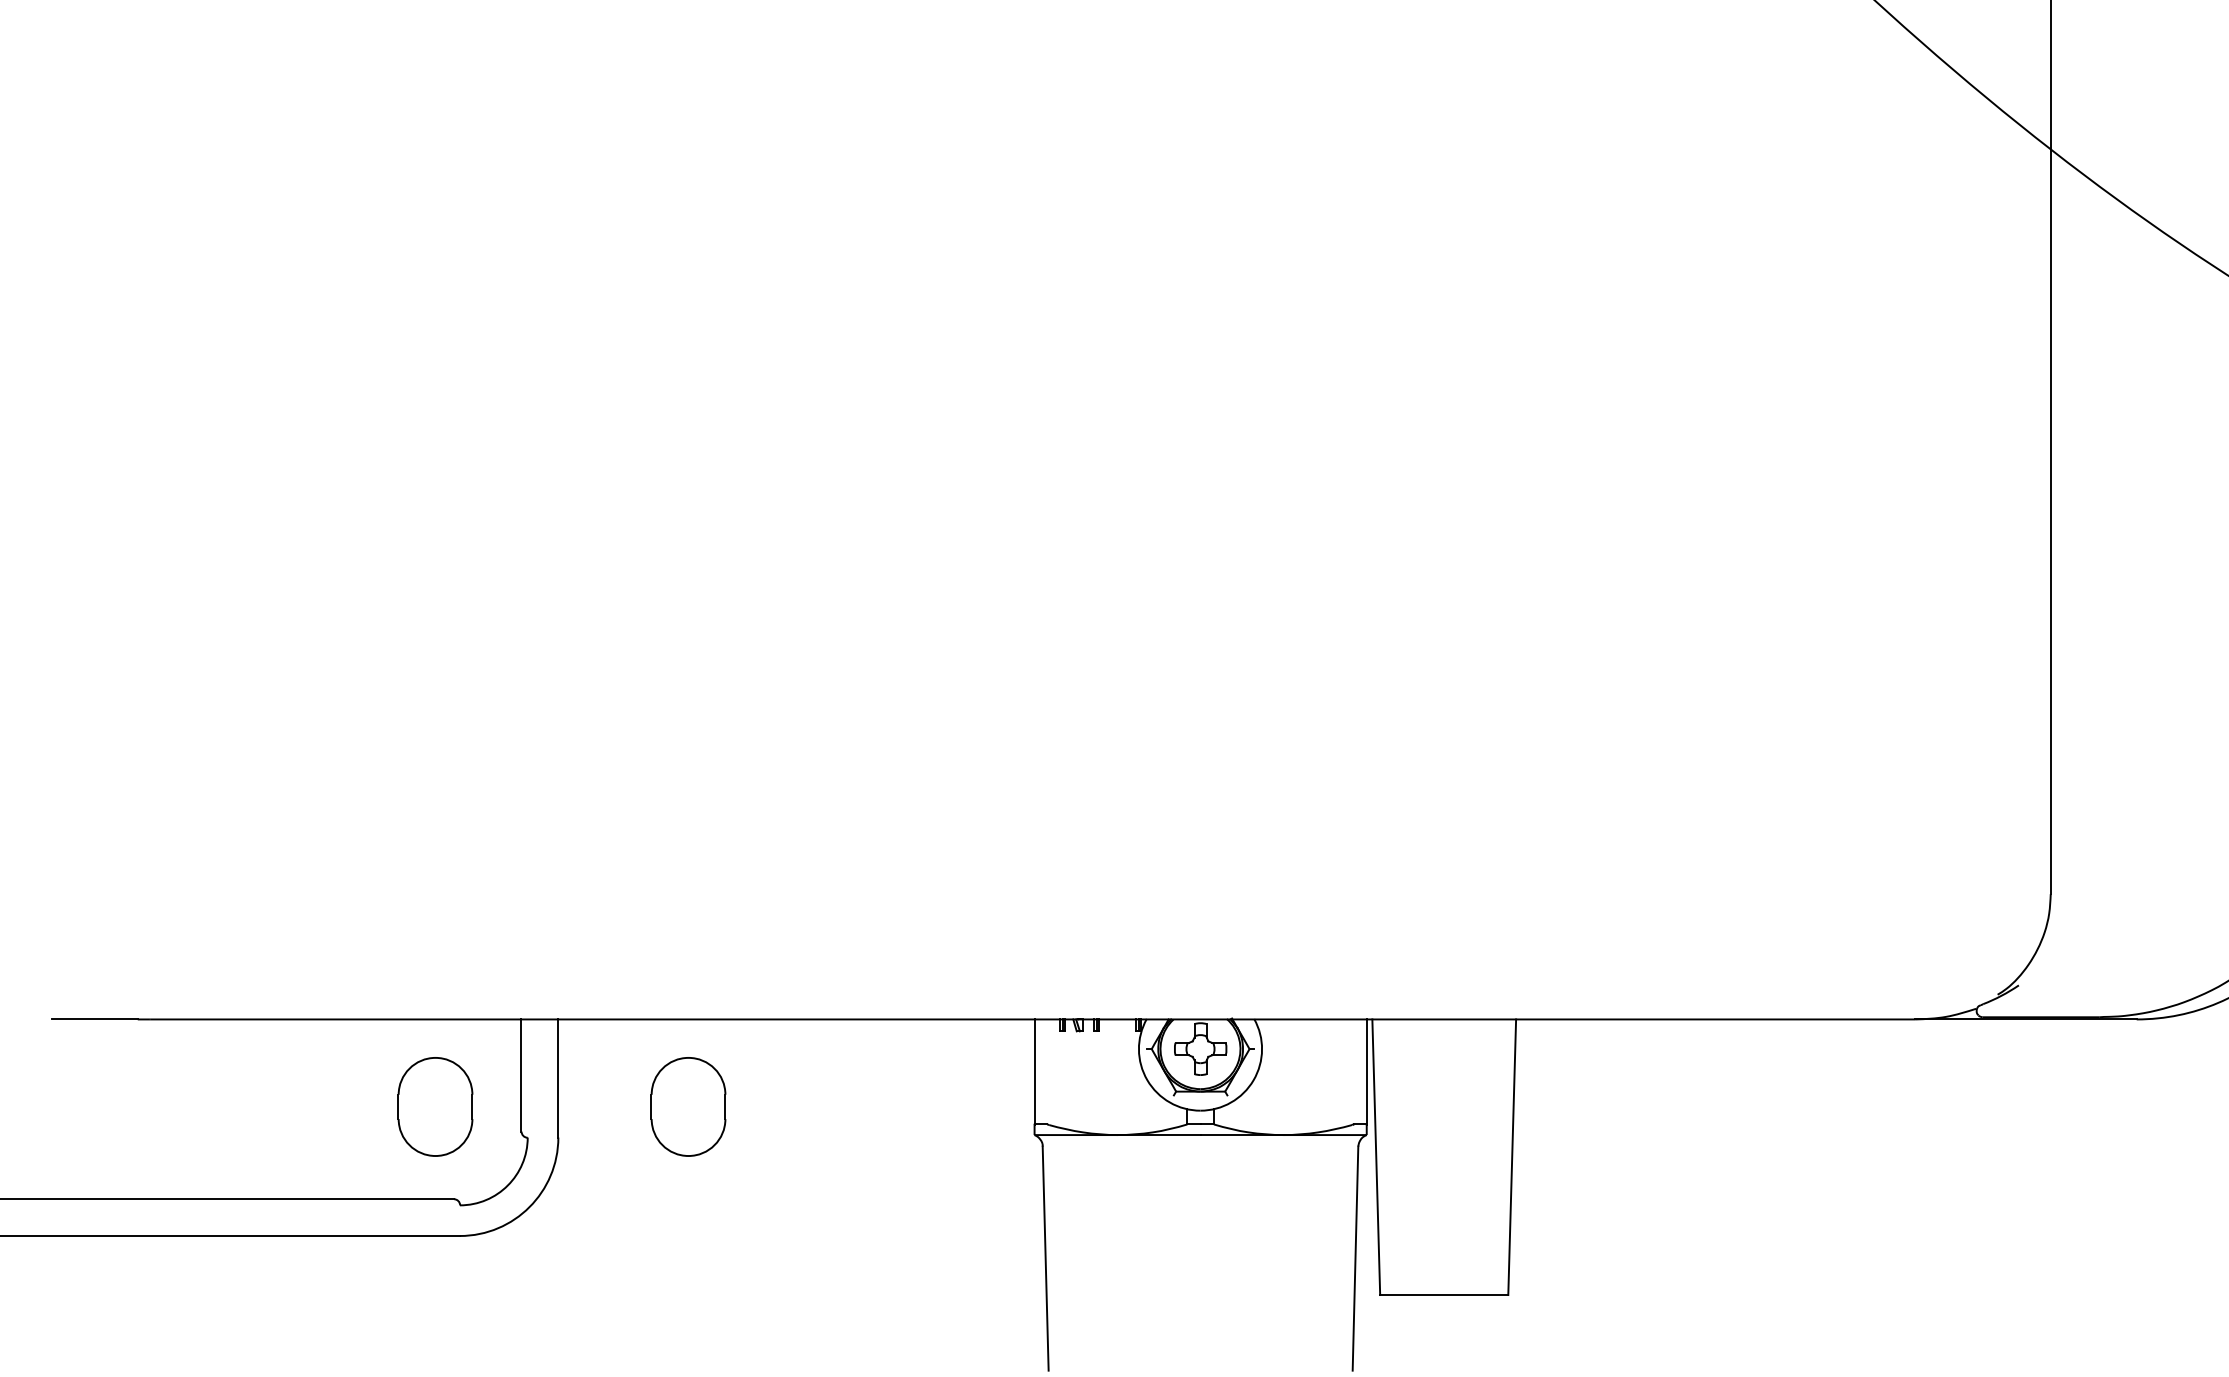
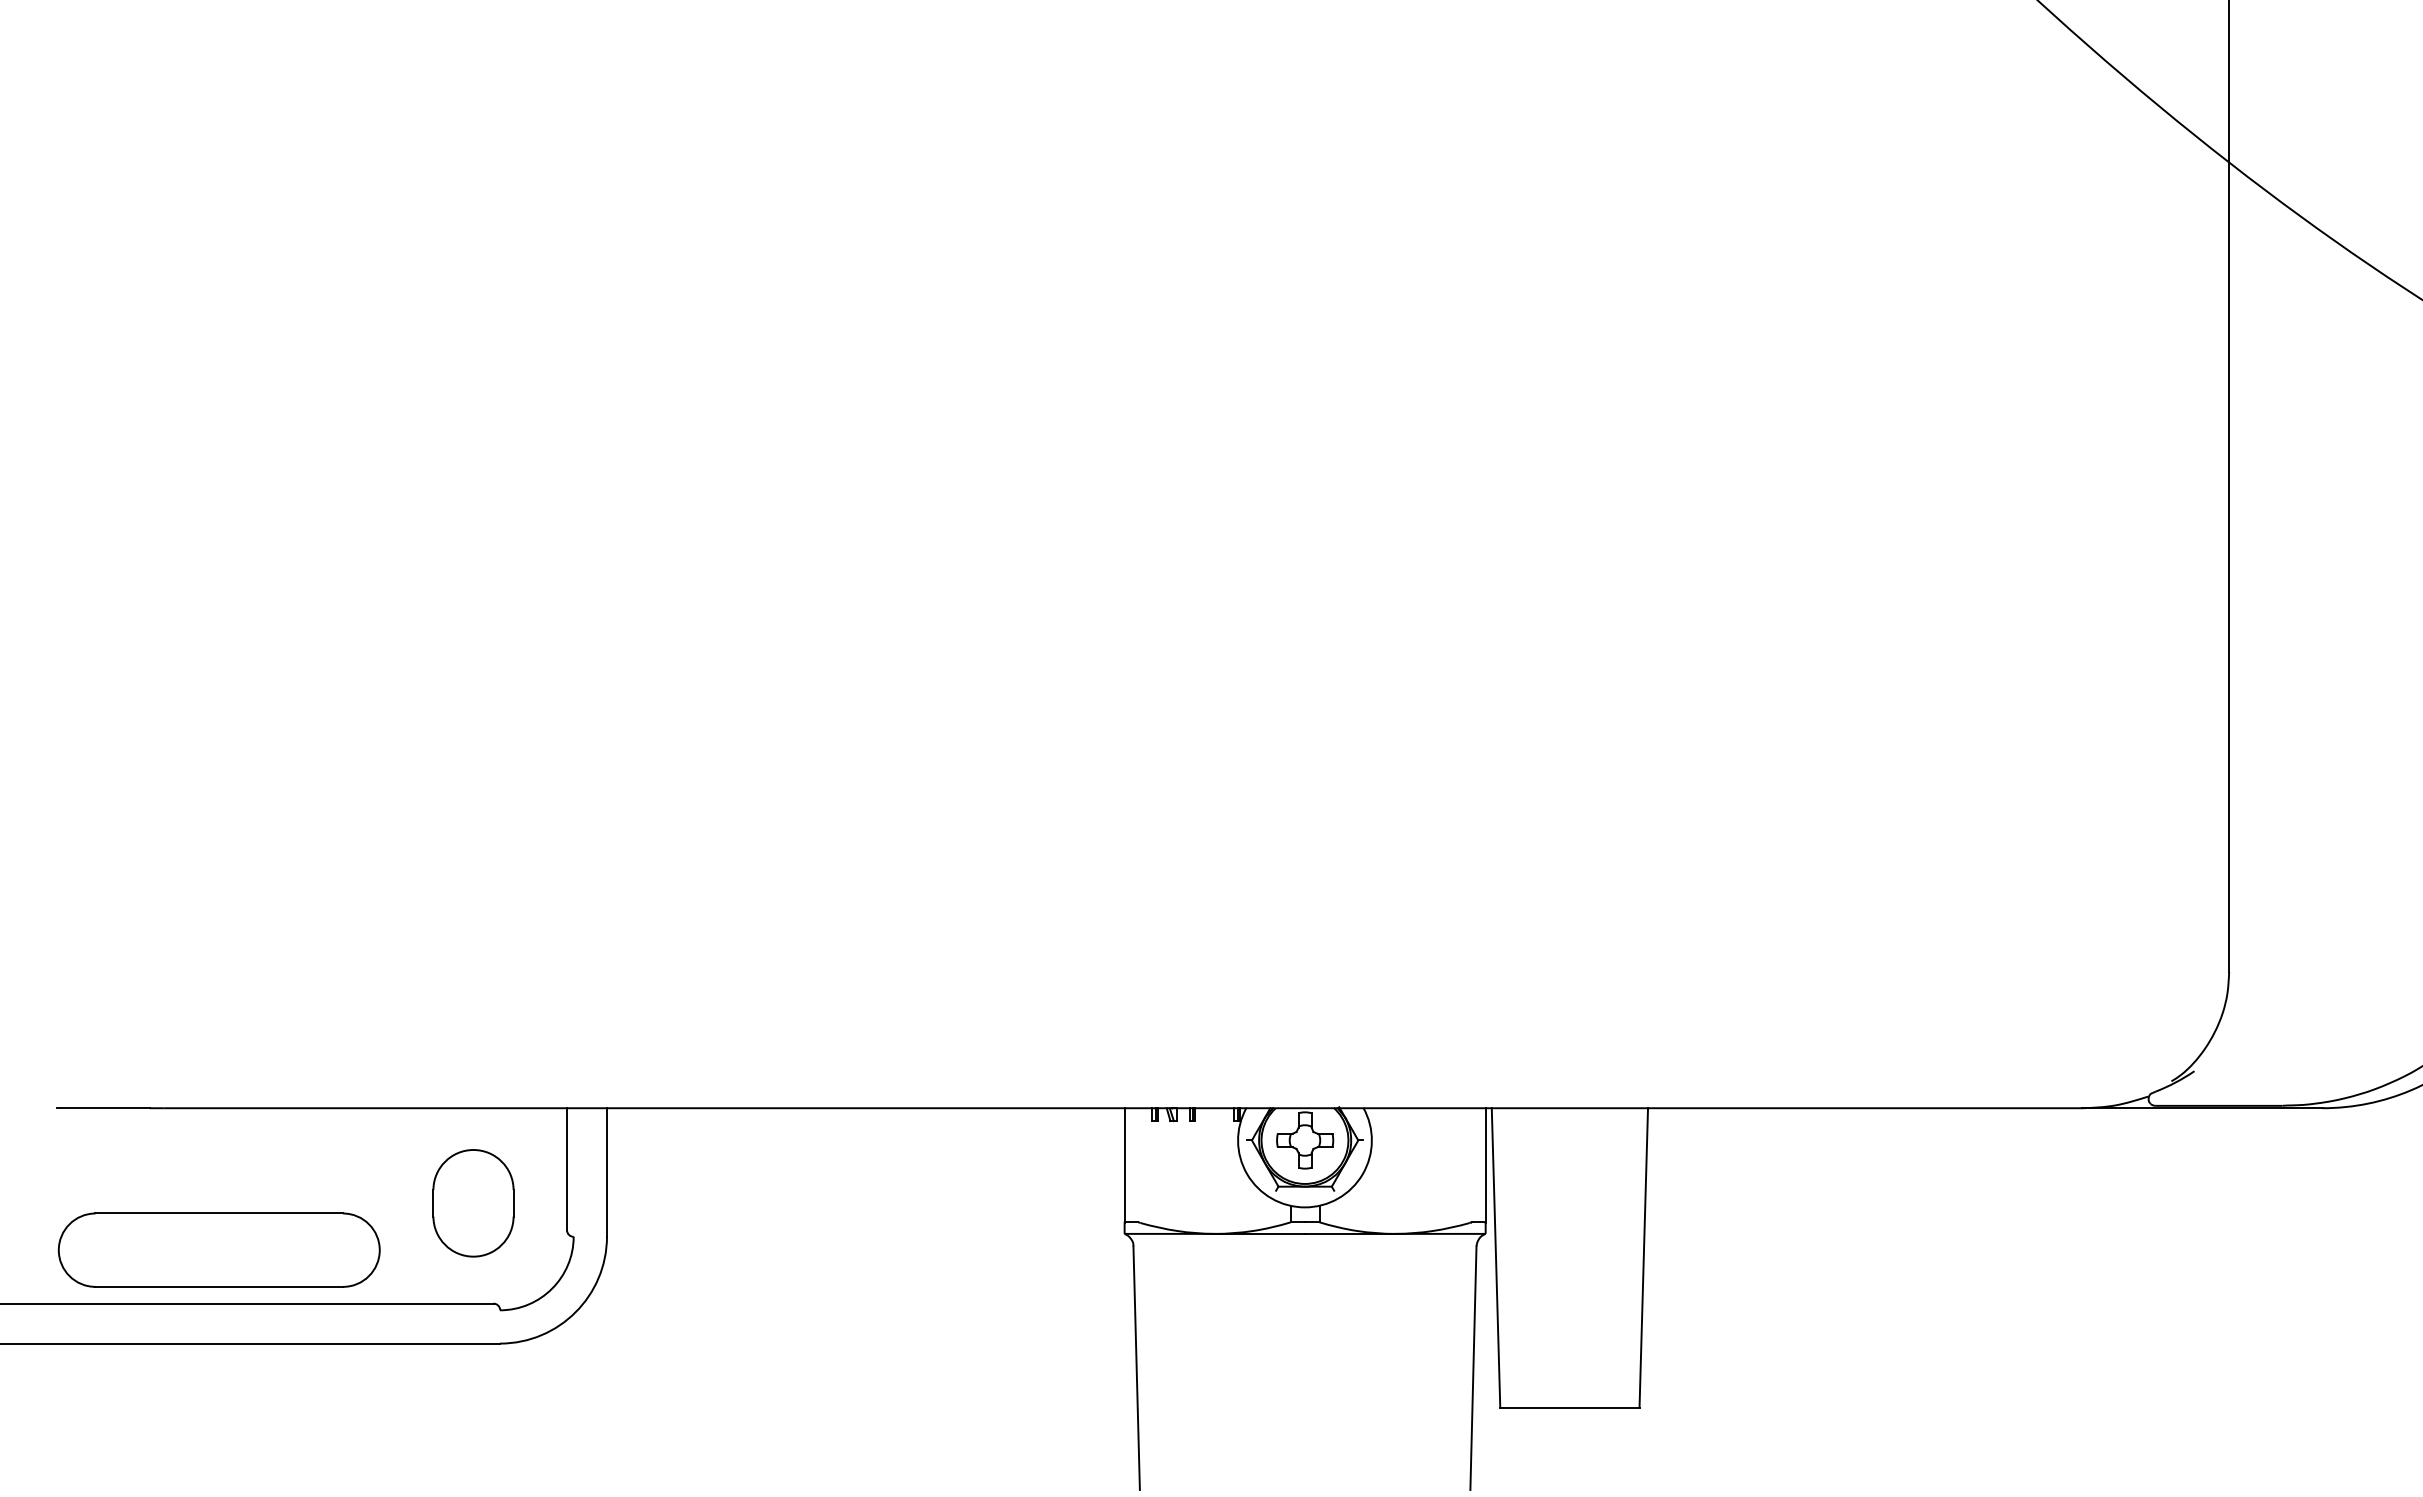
part: (688, 1107) -> (748, 1203), removed
part: (200, 1149) -> (218, 1249), added

